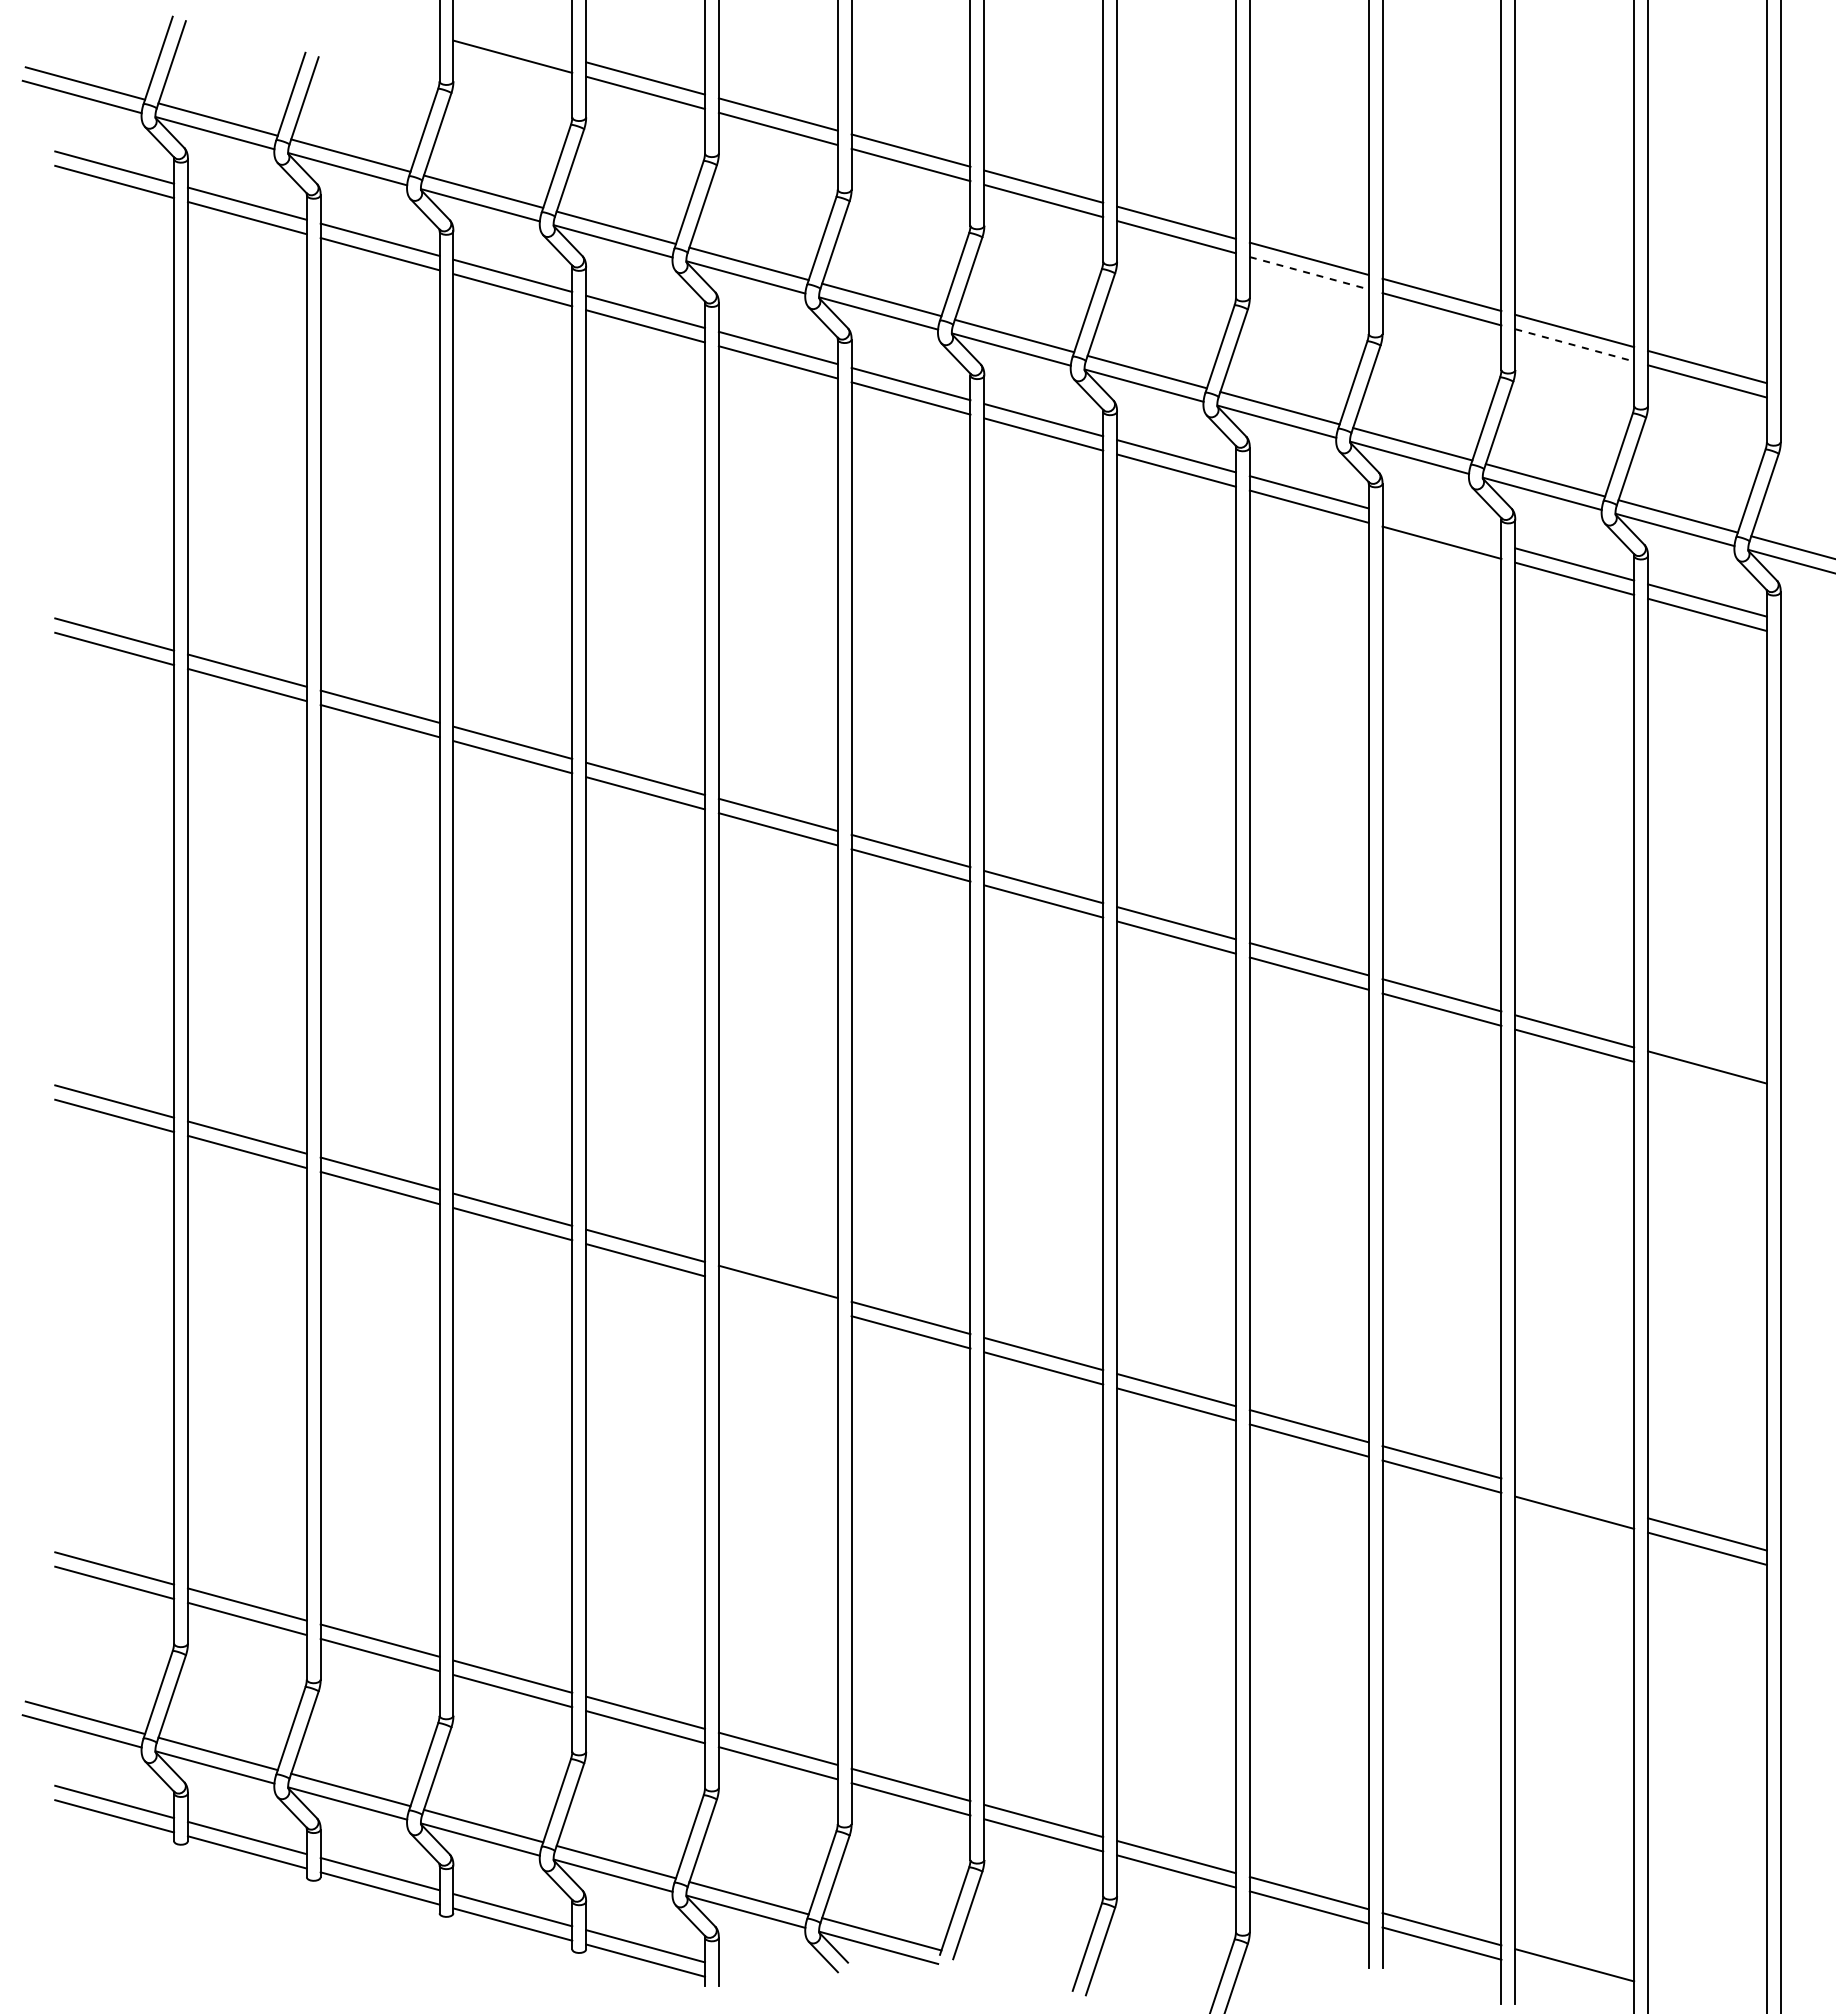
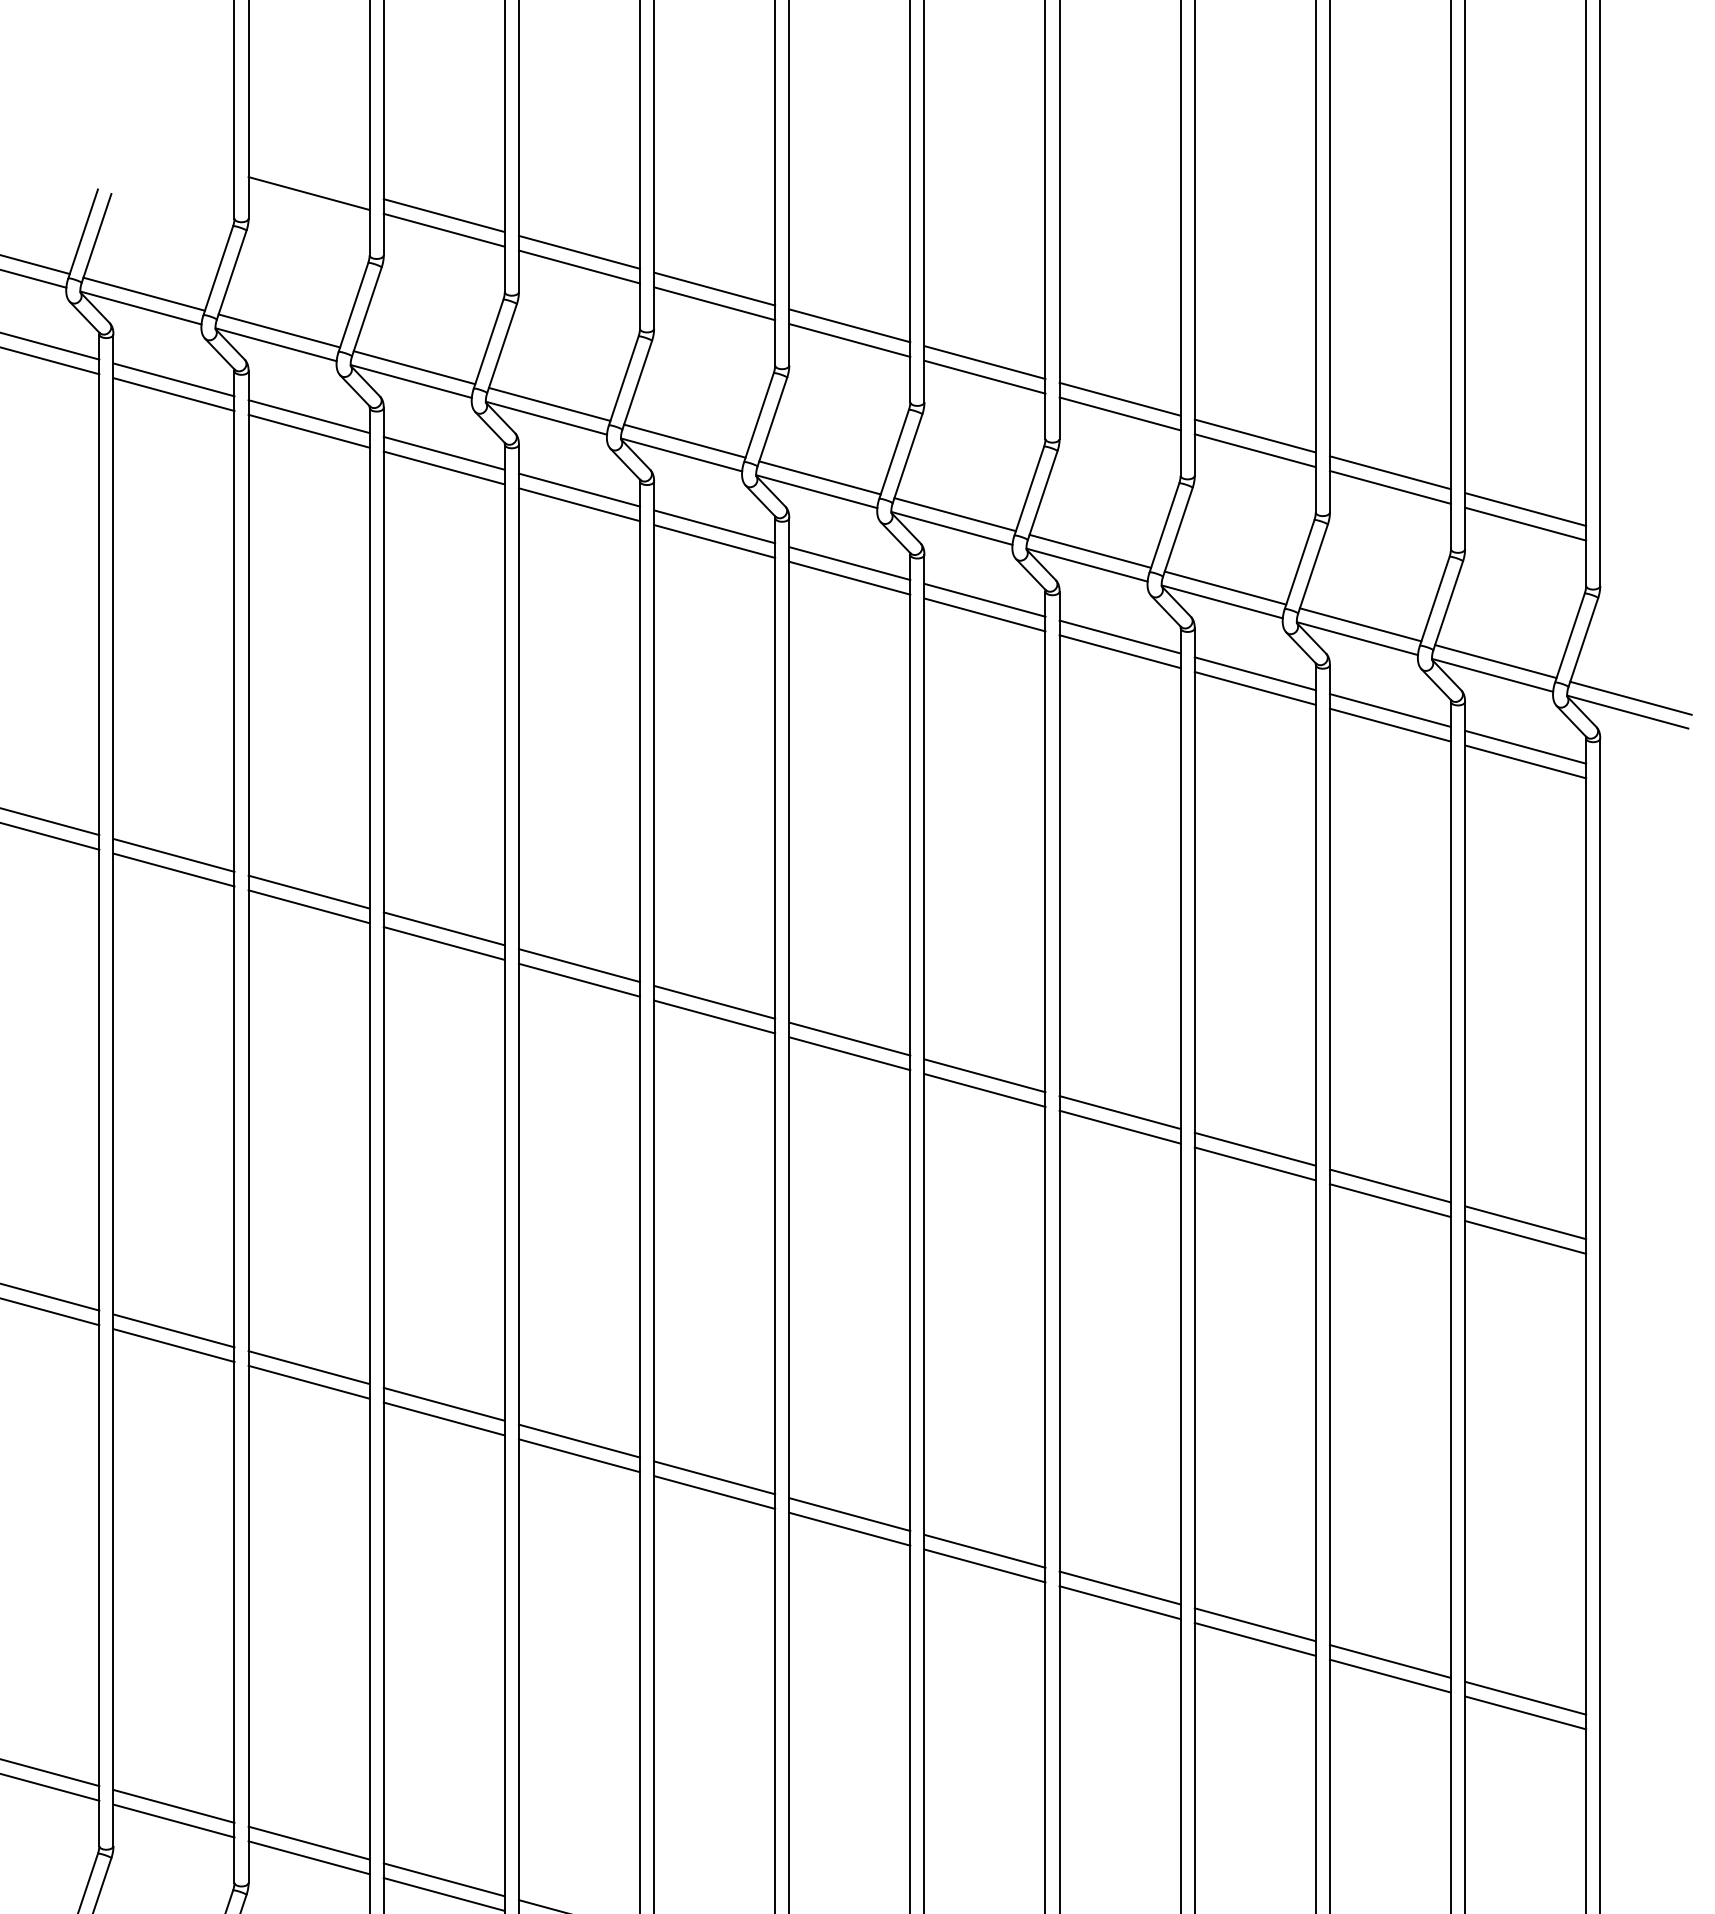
line: (1309, 273) -> (1120, 414), dashed -> solid
line: (1574, 345) -> (1390, 487), dashed -> solid
line: (1441, 528) -> (1254, 673), added
line: (1707, 1081) -> (1525, 1237), added
line: (777, 1296) -> (578, 1455), added
line: (1574, 1498) -> (1390, 1661), added

